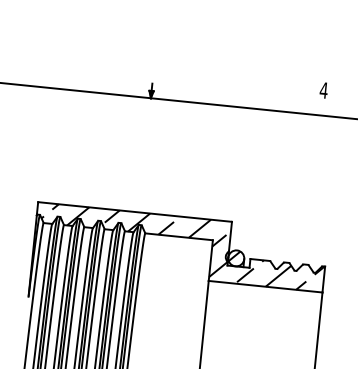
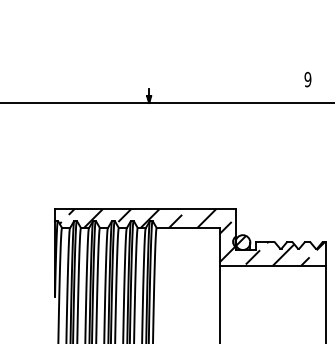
text: (323, 90) -> (307, 79), 4 -> 9

